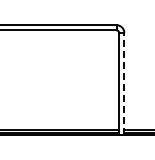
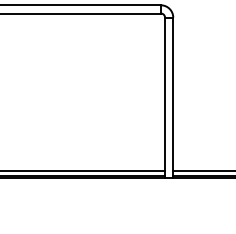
line: (124, 83) -> (173, 97), dashed -> solid

